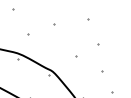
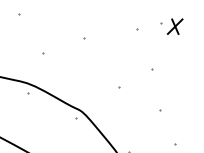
part: (110, 16) -> (172, 25), added

